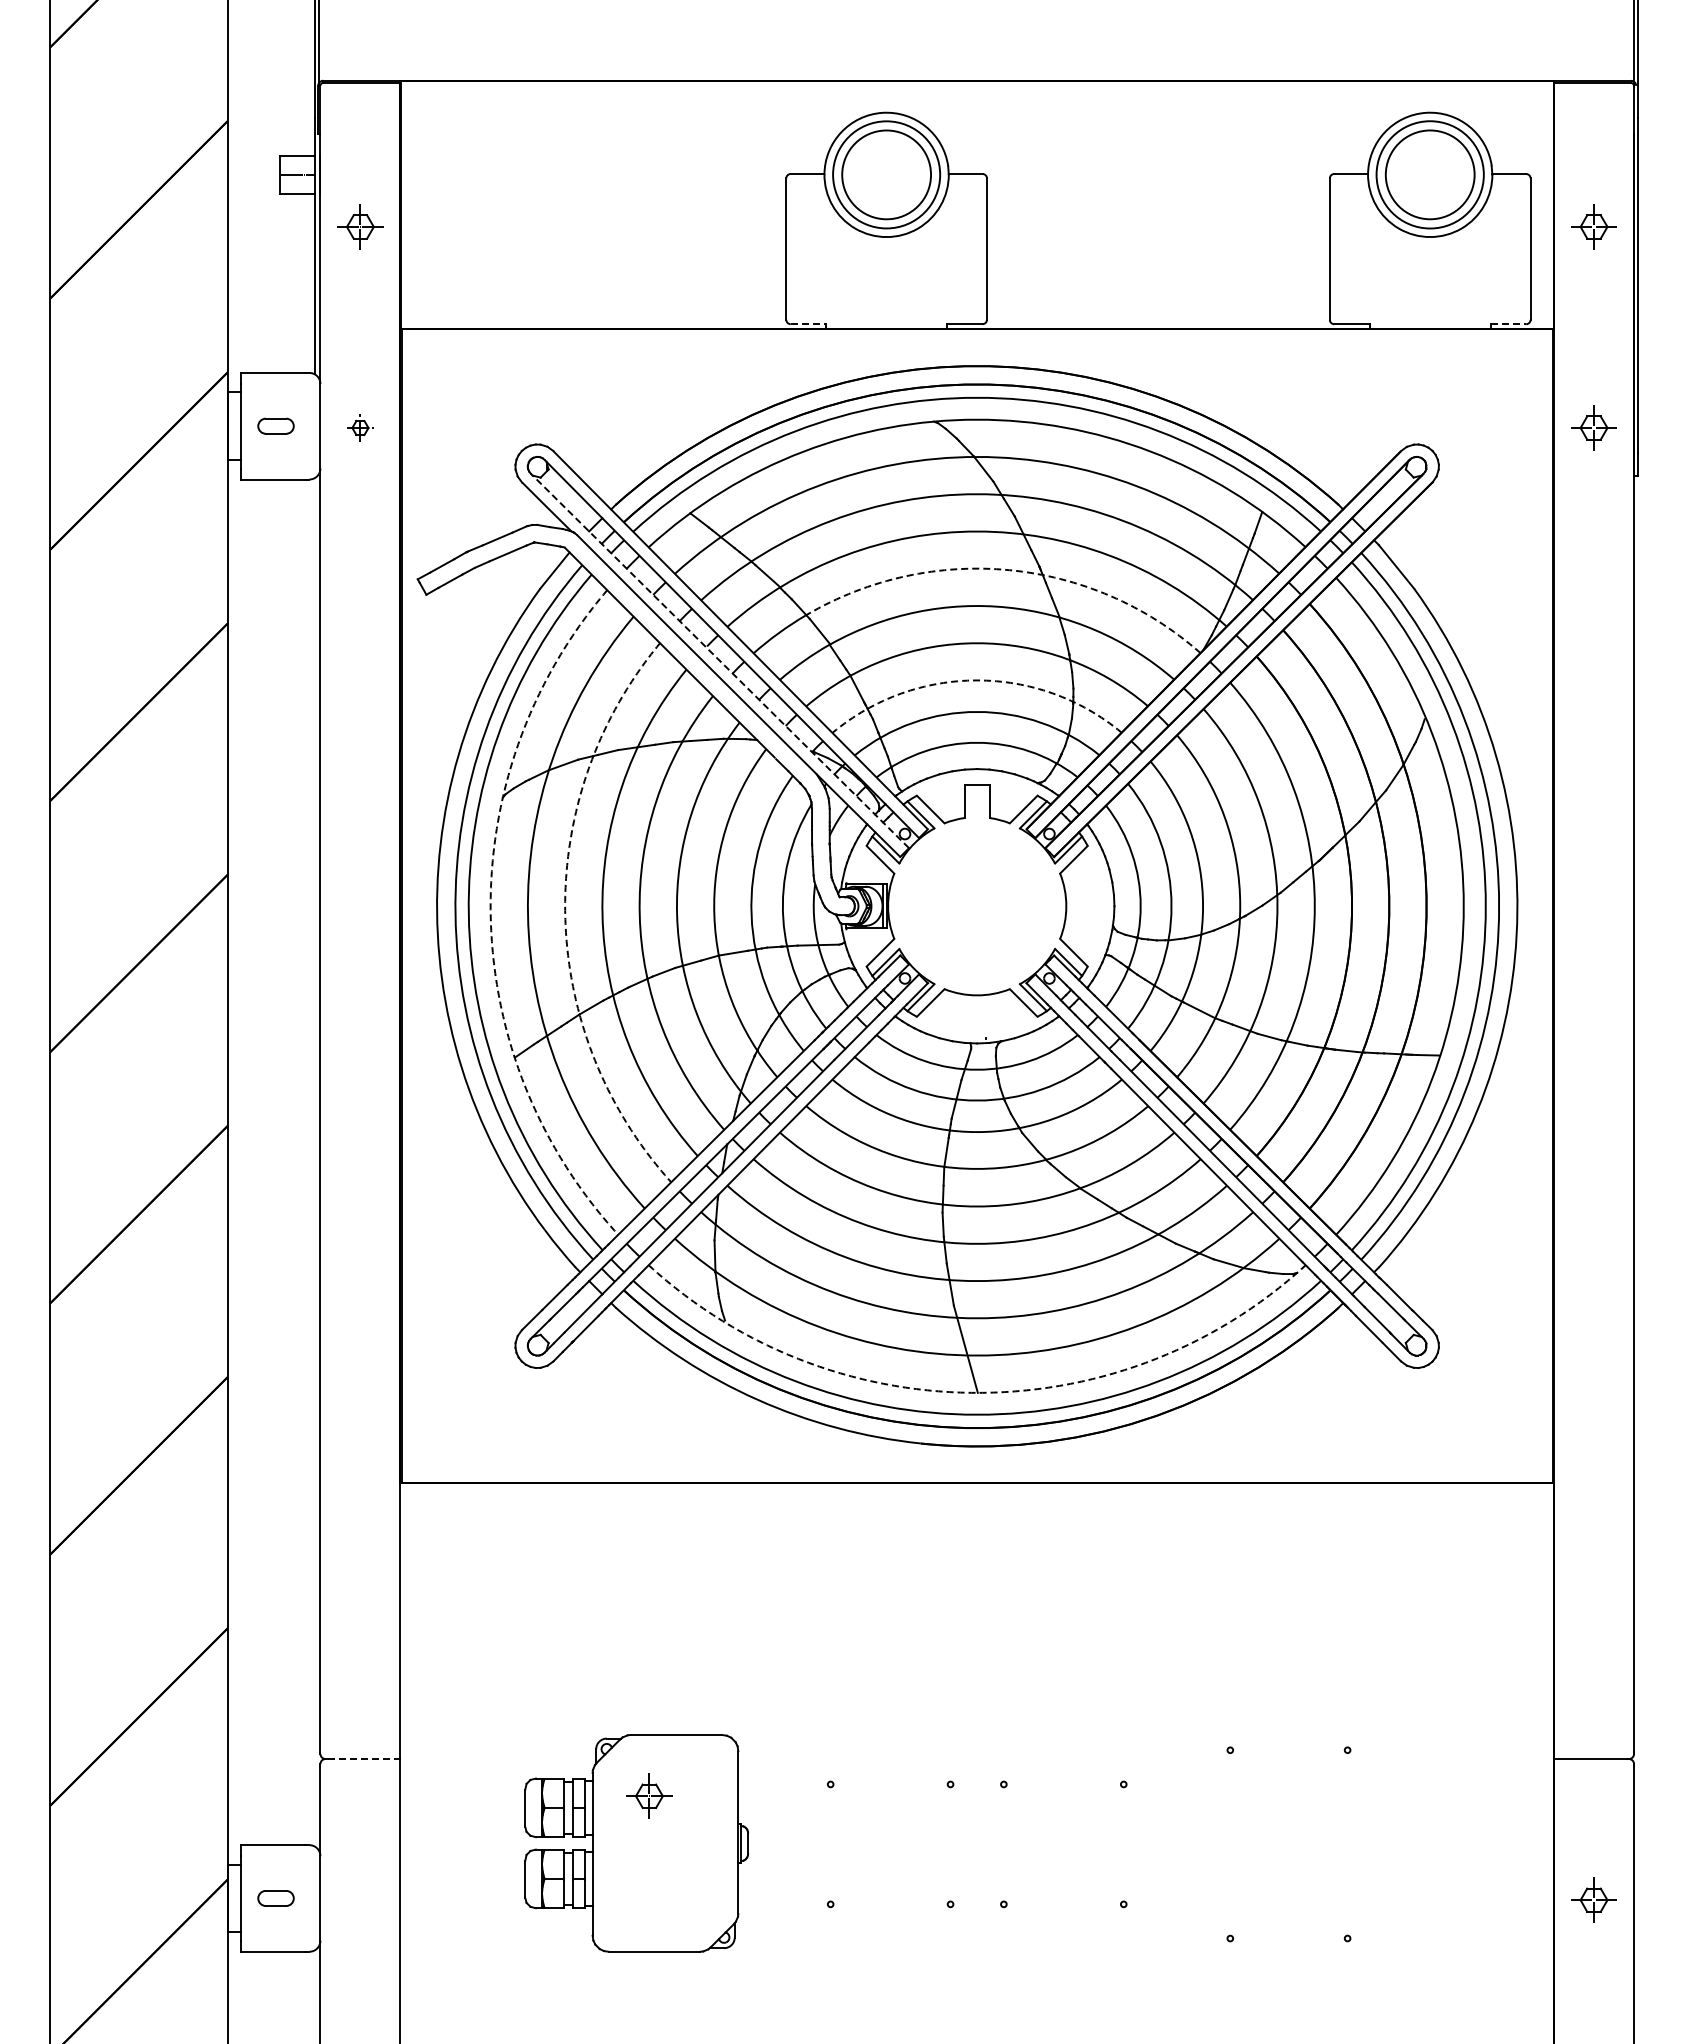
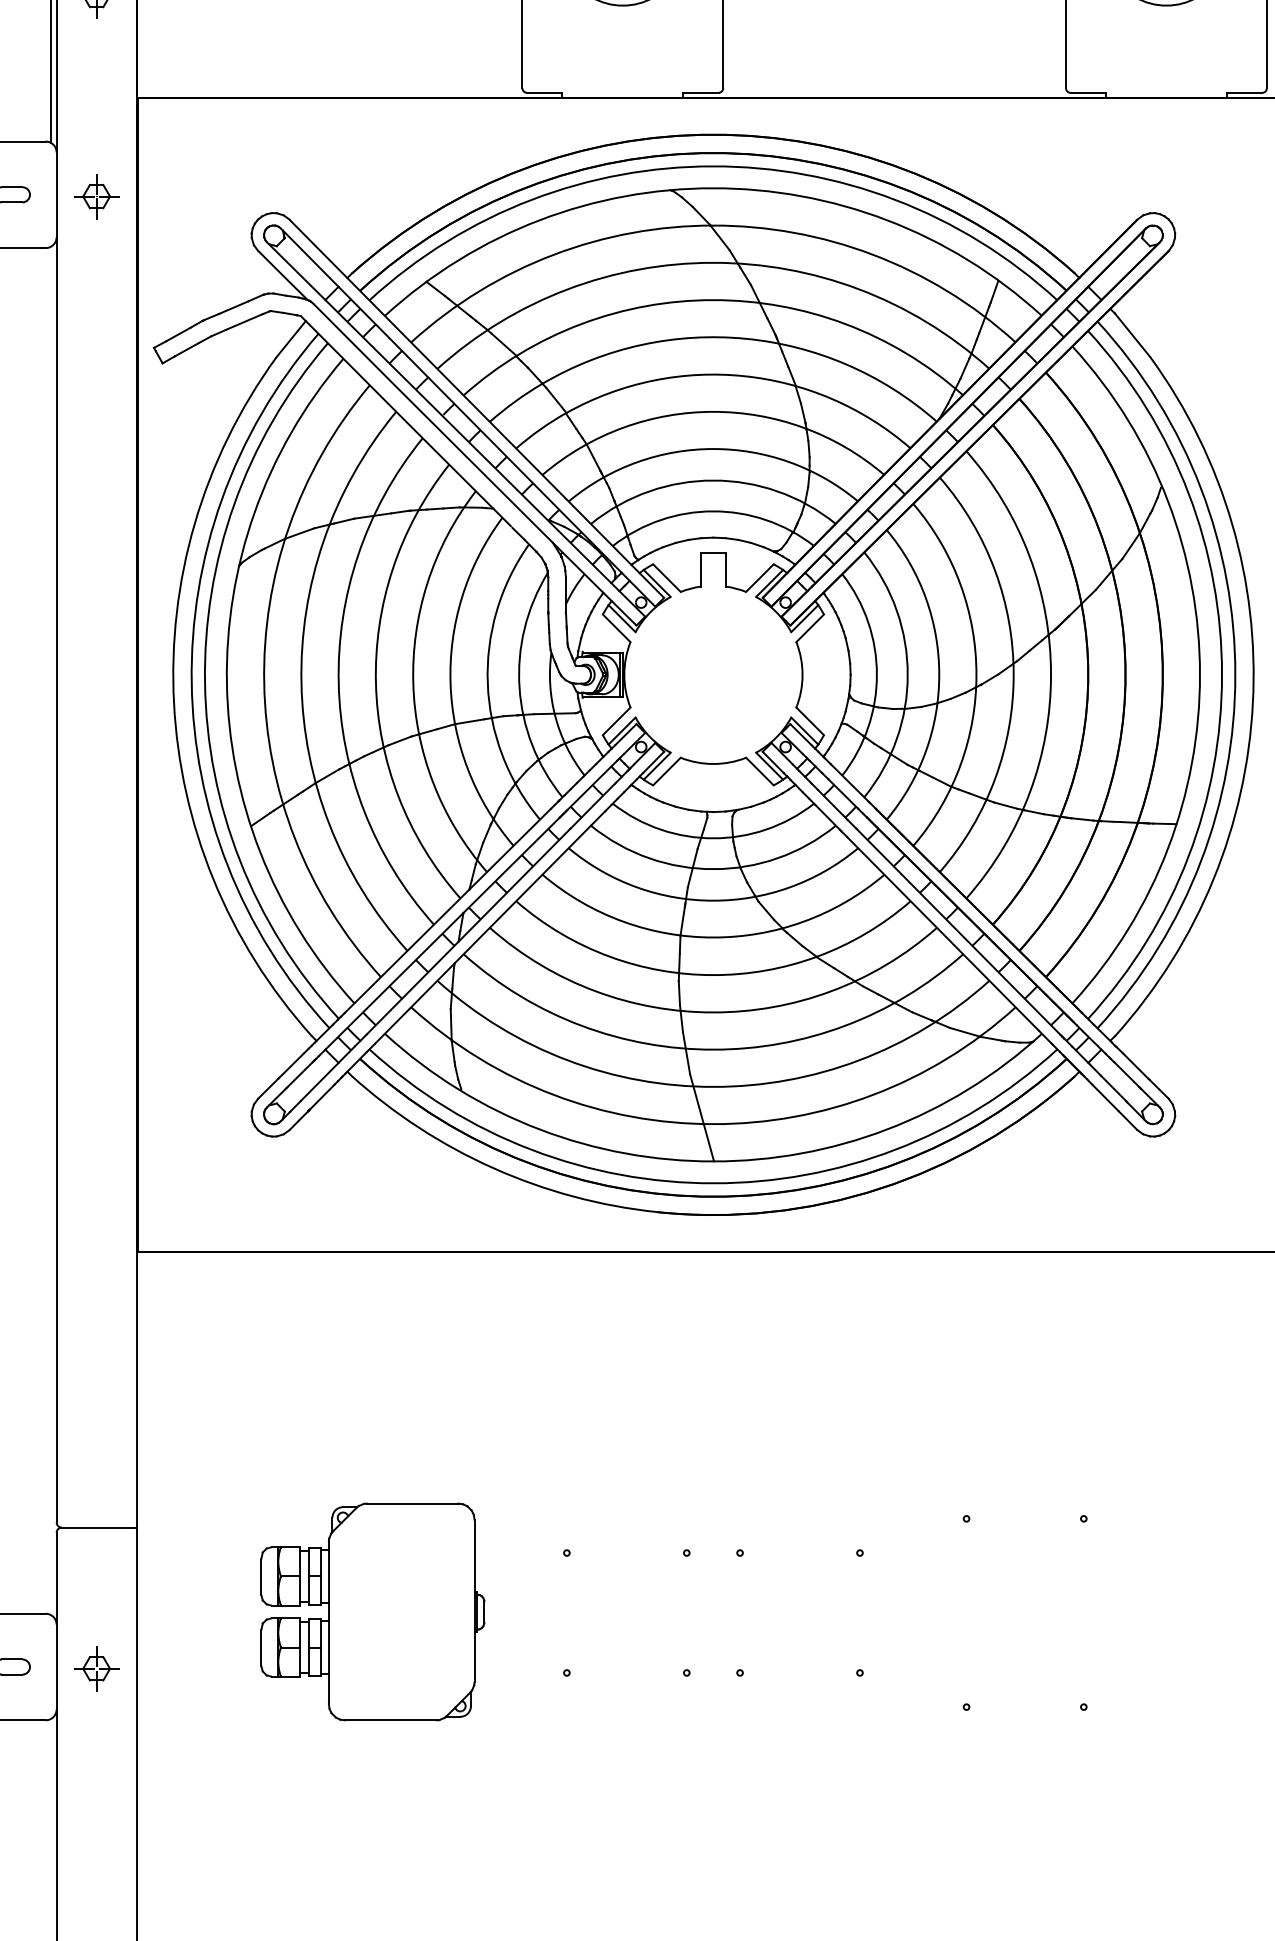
line: (808, 324) -> (544, 93), dashed -> solid
line: (1508, 324) -> (1244, 93), dashed -> solid
part: (360, 427) -> (96, 196), size x1.67
arc: (1009, 570) -> (745, 339), dashed -> solid
line: (719, 660) -> (455, 429), dashed -> solid
arc: (977, 680) -> (713, 449), dashed -> solid
arc: (490, 914) -> (226, 683), dashed -> solid
arc: (565, 914) -> (301, 683), dashed -> solid
arc: (977, 1392) -> (713, 1161), dashed -> solid
line: (361, 1759) -> (97, 1528), dashed -> solid
part: (649, 1795) -> (96, 1668), moved

